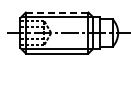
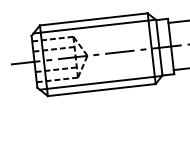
line: (56, 12) -> (92, 19), dashed -> solid

